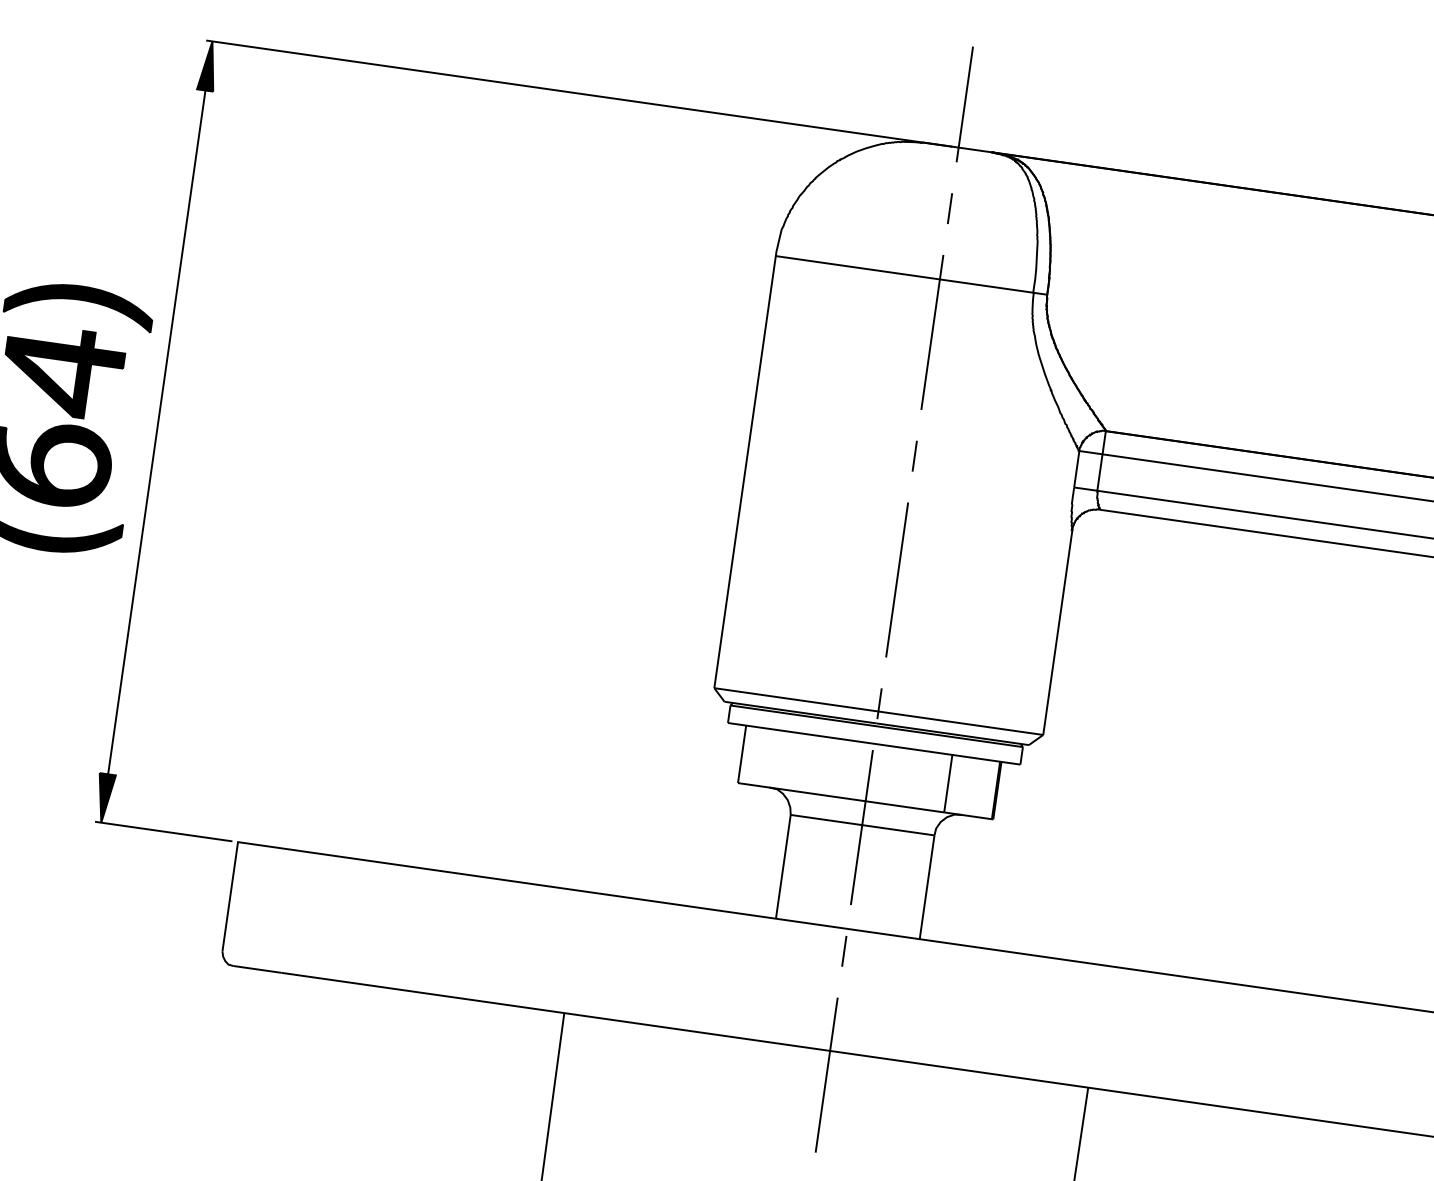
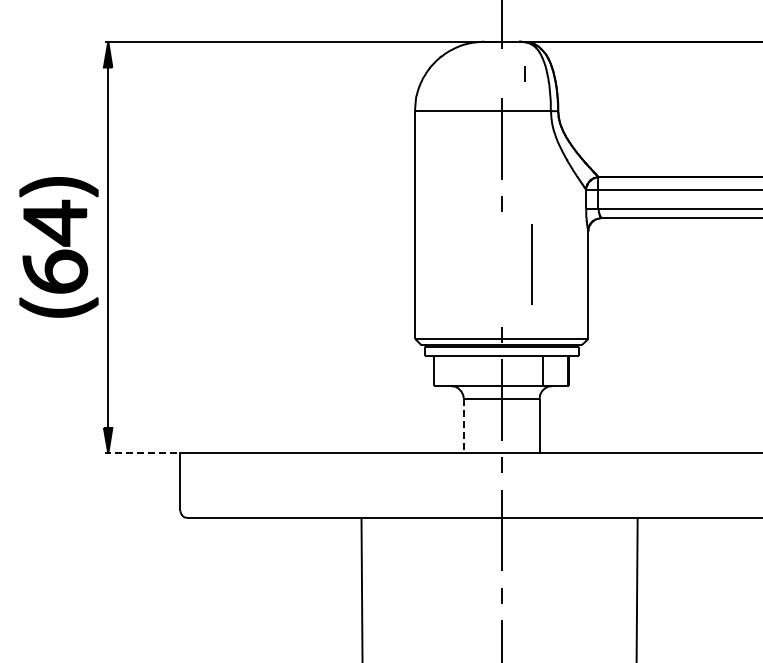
line: (949, 207) -> (524, 73), moved
line: (896, 579) -> (531, 264), moved
line: (162, 831) -> (140, 453), solid -> dashed
line: (782, 867) -> (463, 426), solid -> dashed

